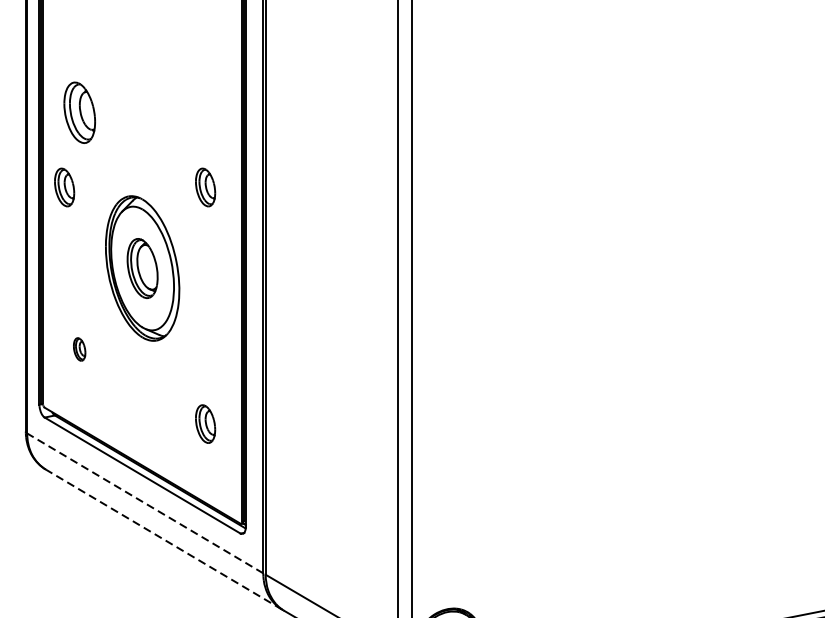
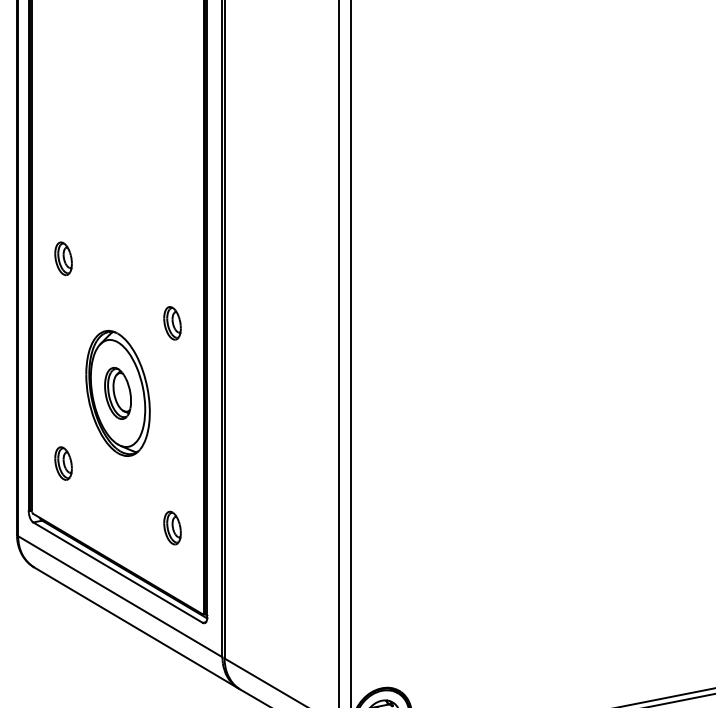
part: (79, 112) -> (63, 258), size x0.62
part: (64, 187) -> (50, 323), removed
part: (79, 349) -> (63, 463), size x1.67
line: (145, 503) -> (120, 596), dashed -> solid
line: (163, 540) -> (136, 628), dashed -> solid

